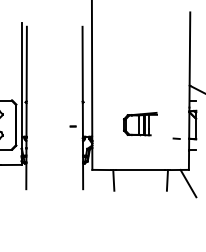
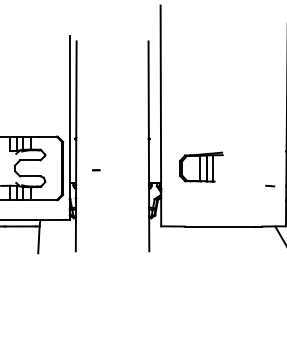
part: (140, 123) -> (201, 166), moved
part: (73, 126) -> (96, 170), moved
line: (113, 180) -> (188, 239), removed
line: (166, 180) -> (257, 239), removed

